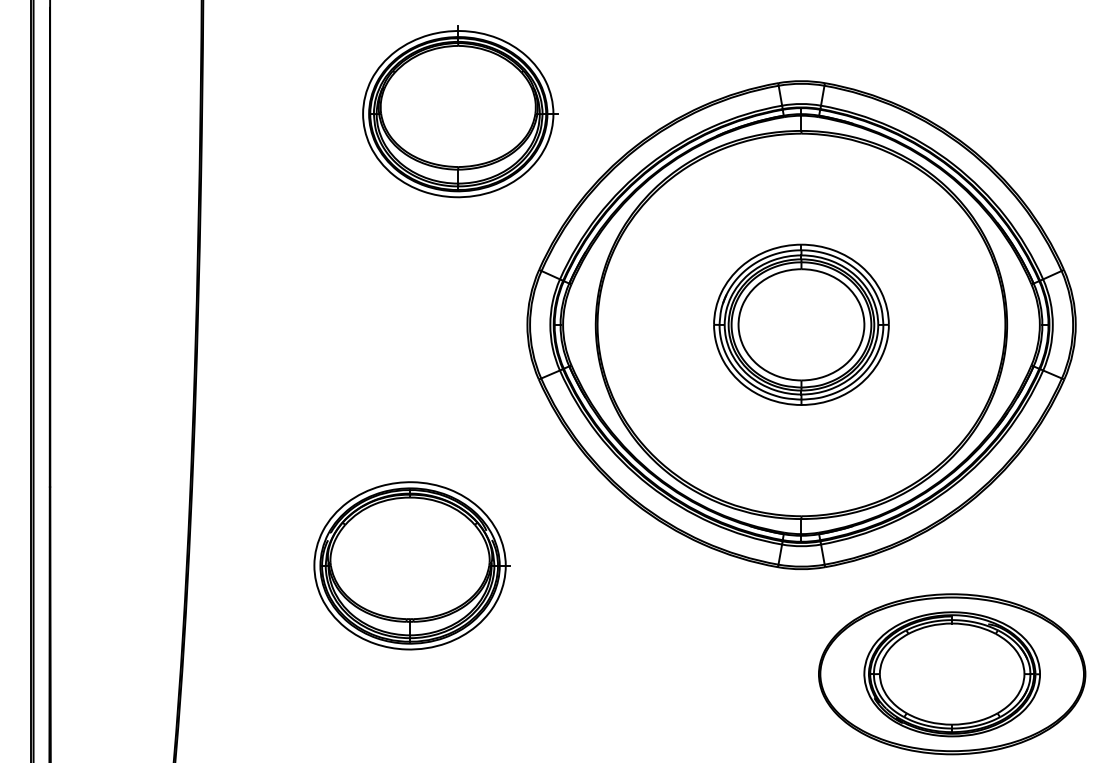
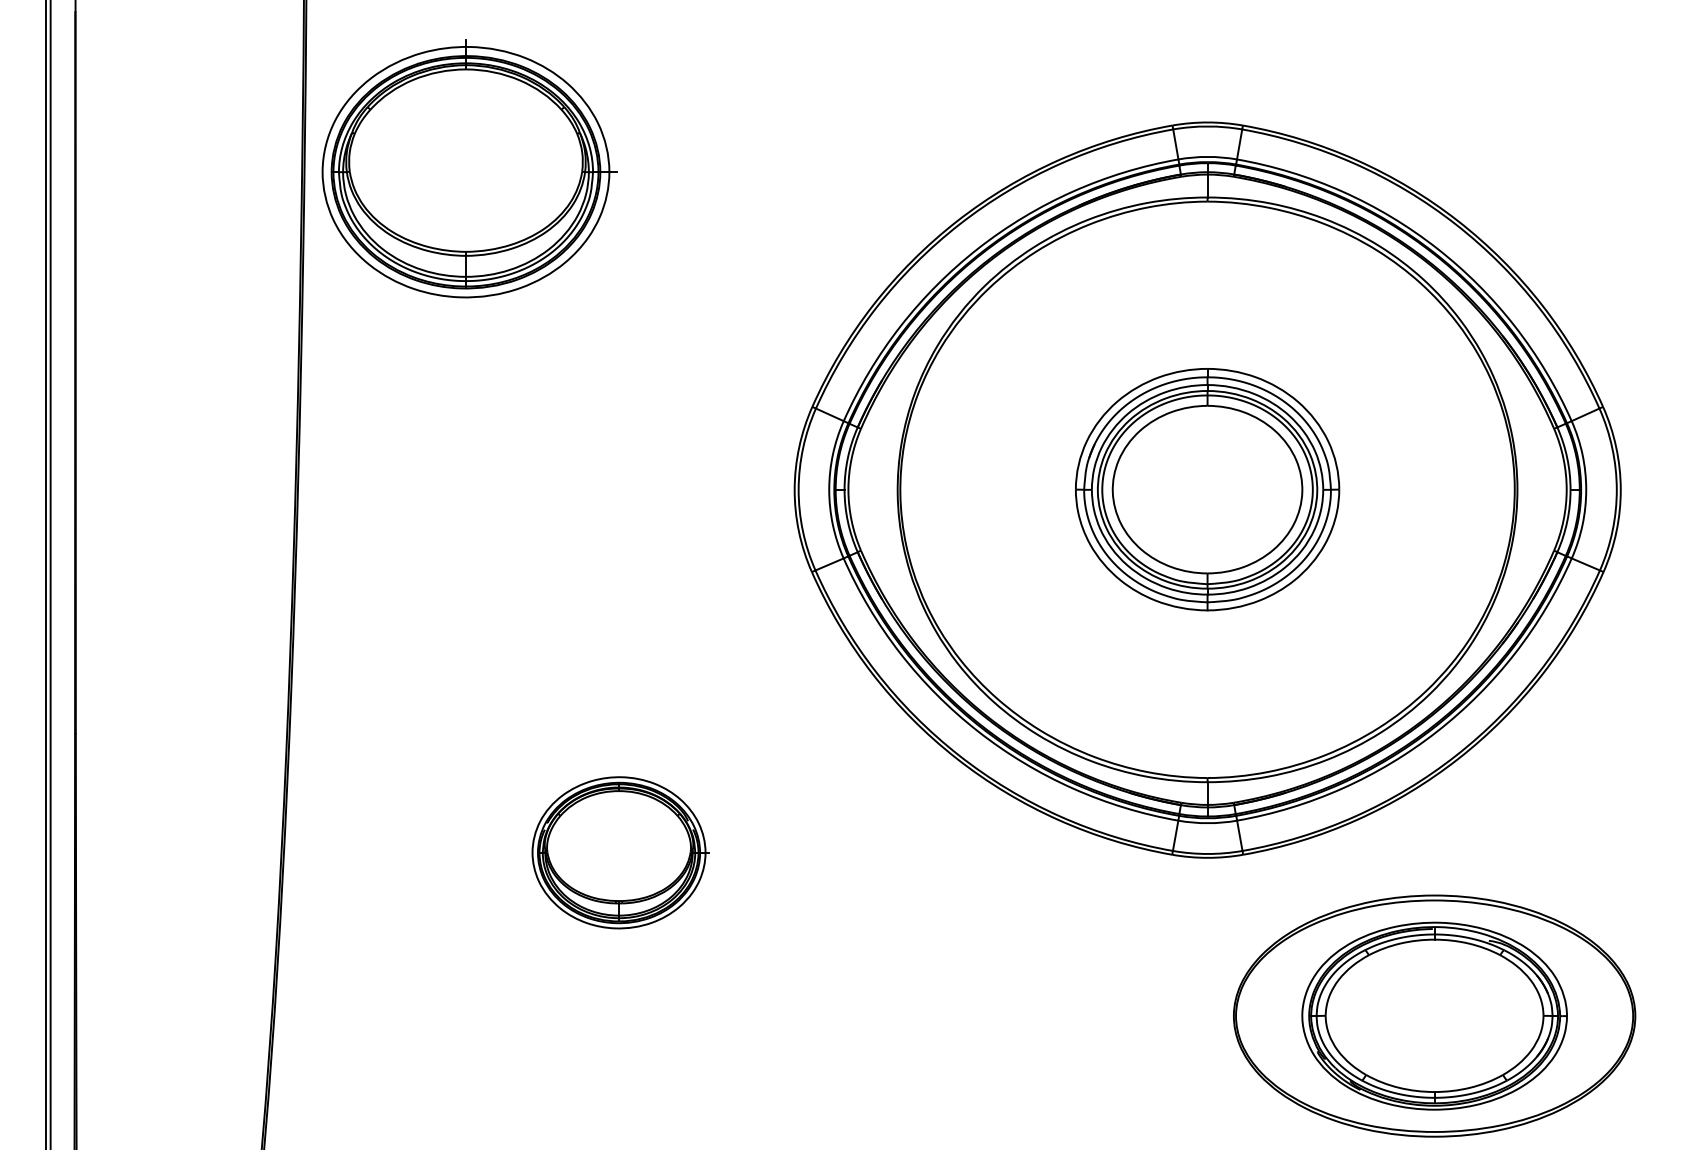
part: (460, 111) -> (469, 168), moved
part: (411, 565) -> (620, 852), size x0.6

